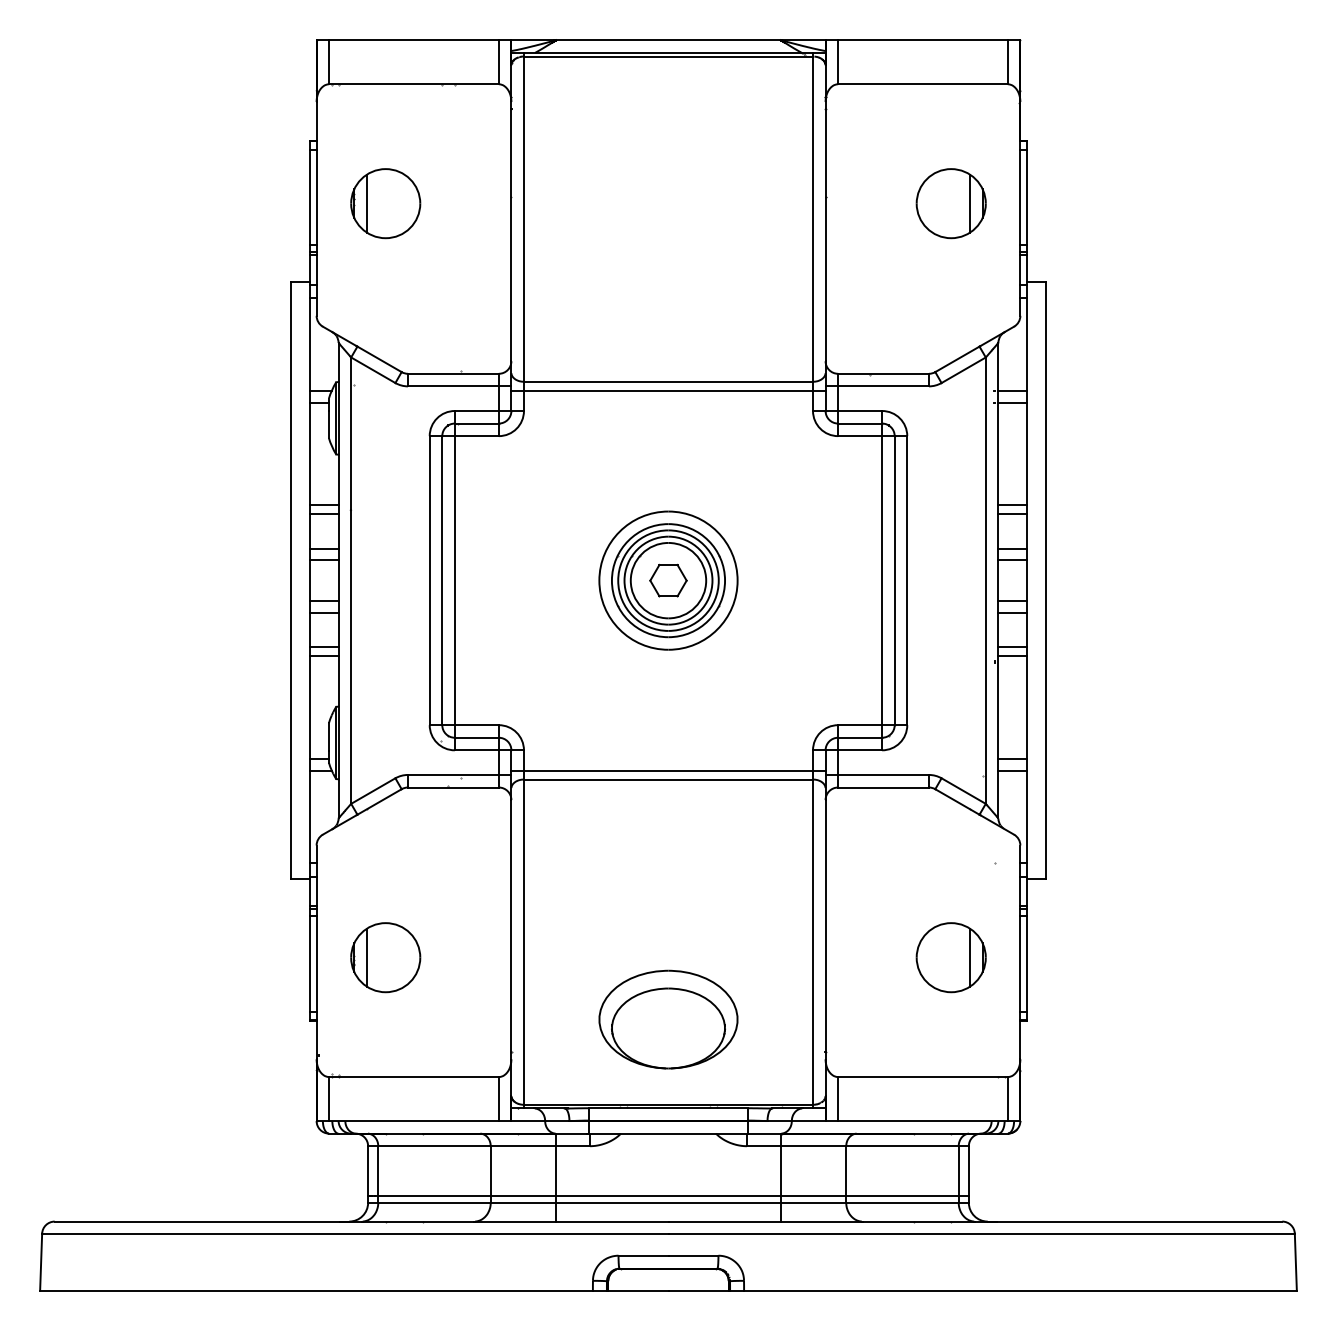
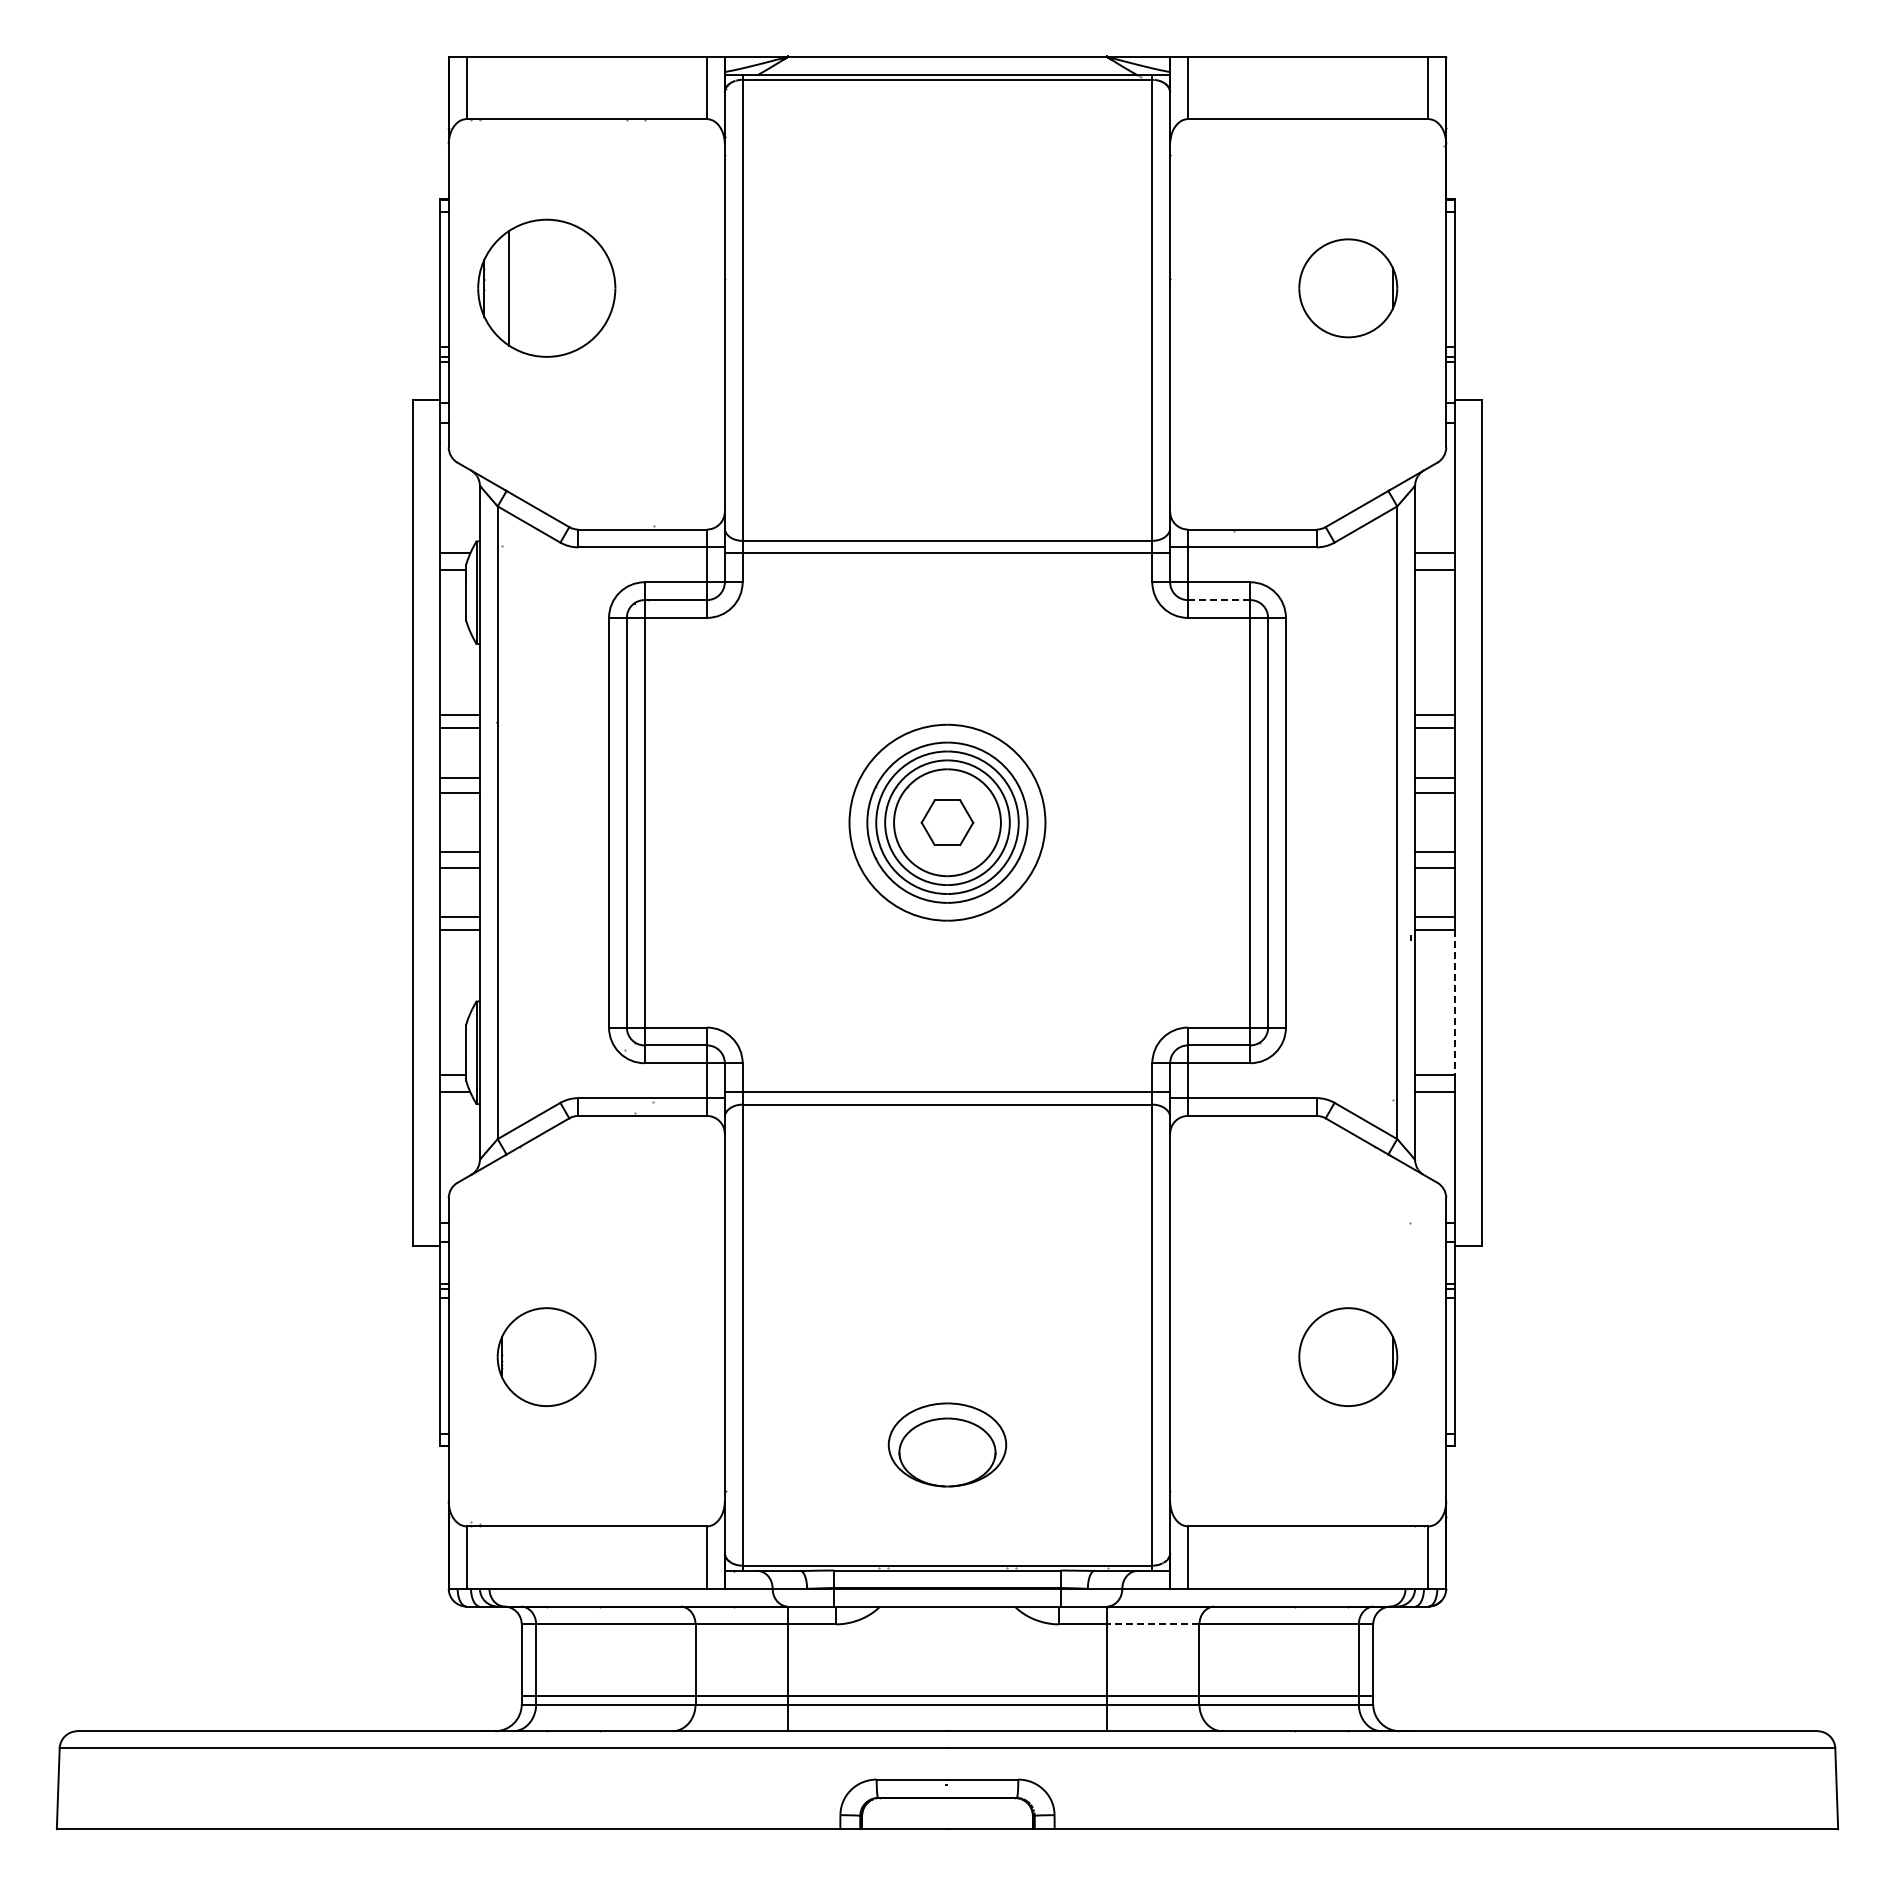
part: (385, 203) -> (546, 288), size x1.4
line: (970, 203) -> (1375, 288), removed
line: (859, 423) -> (1218, 600), solid -> dashed
line: (1026, 708) -> (1455, 1003), solid -> dashed
line: (366, 957) -> (519, 1357), removed
line: (970, 957) -> (1375, 1357), removed
part: (668, 1019) -> (947, 1444), size x0.6
line: (813, 1146) -> (1152, 1624), solid -> dashed

